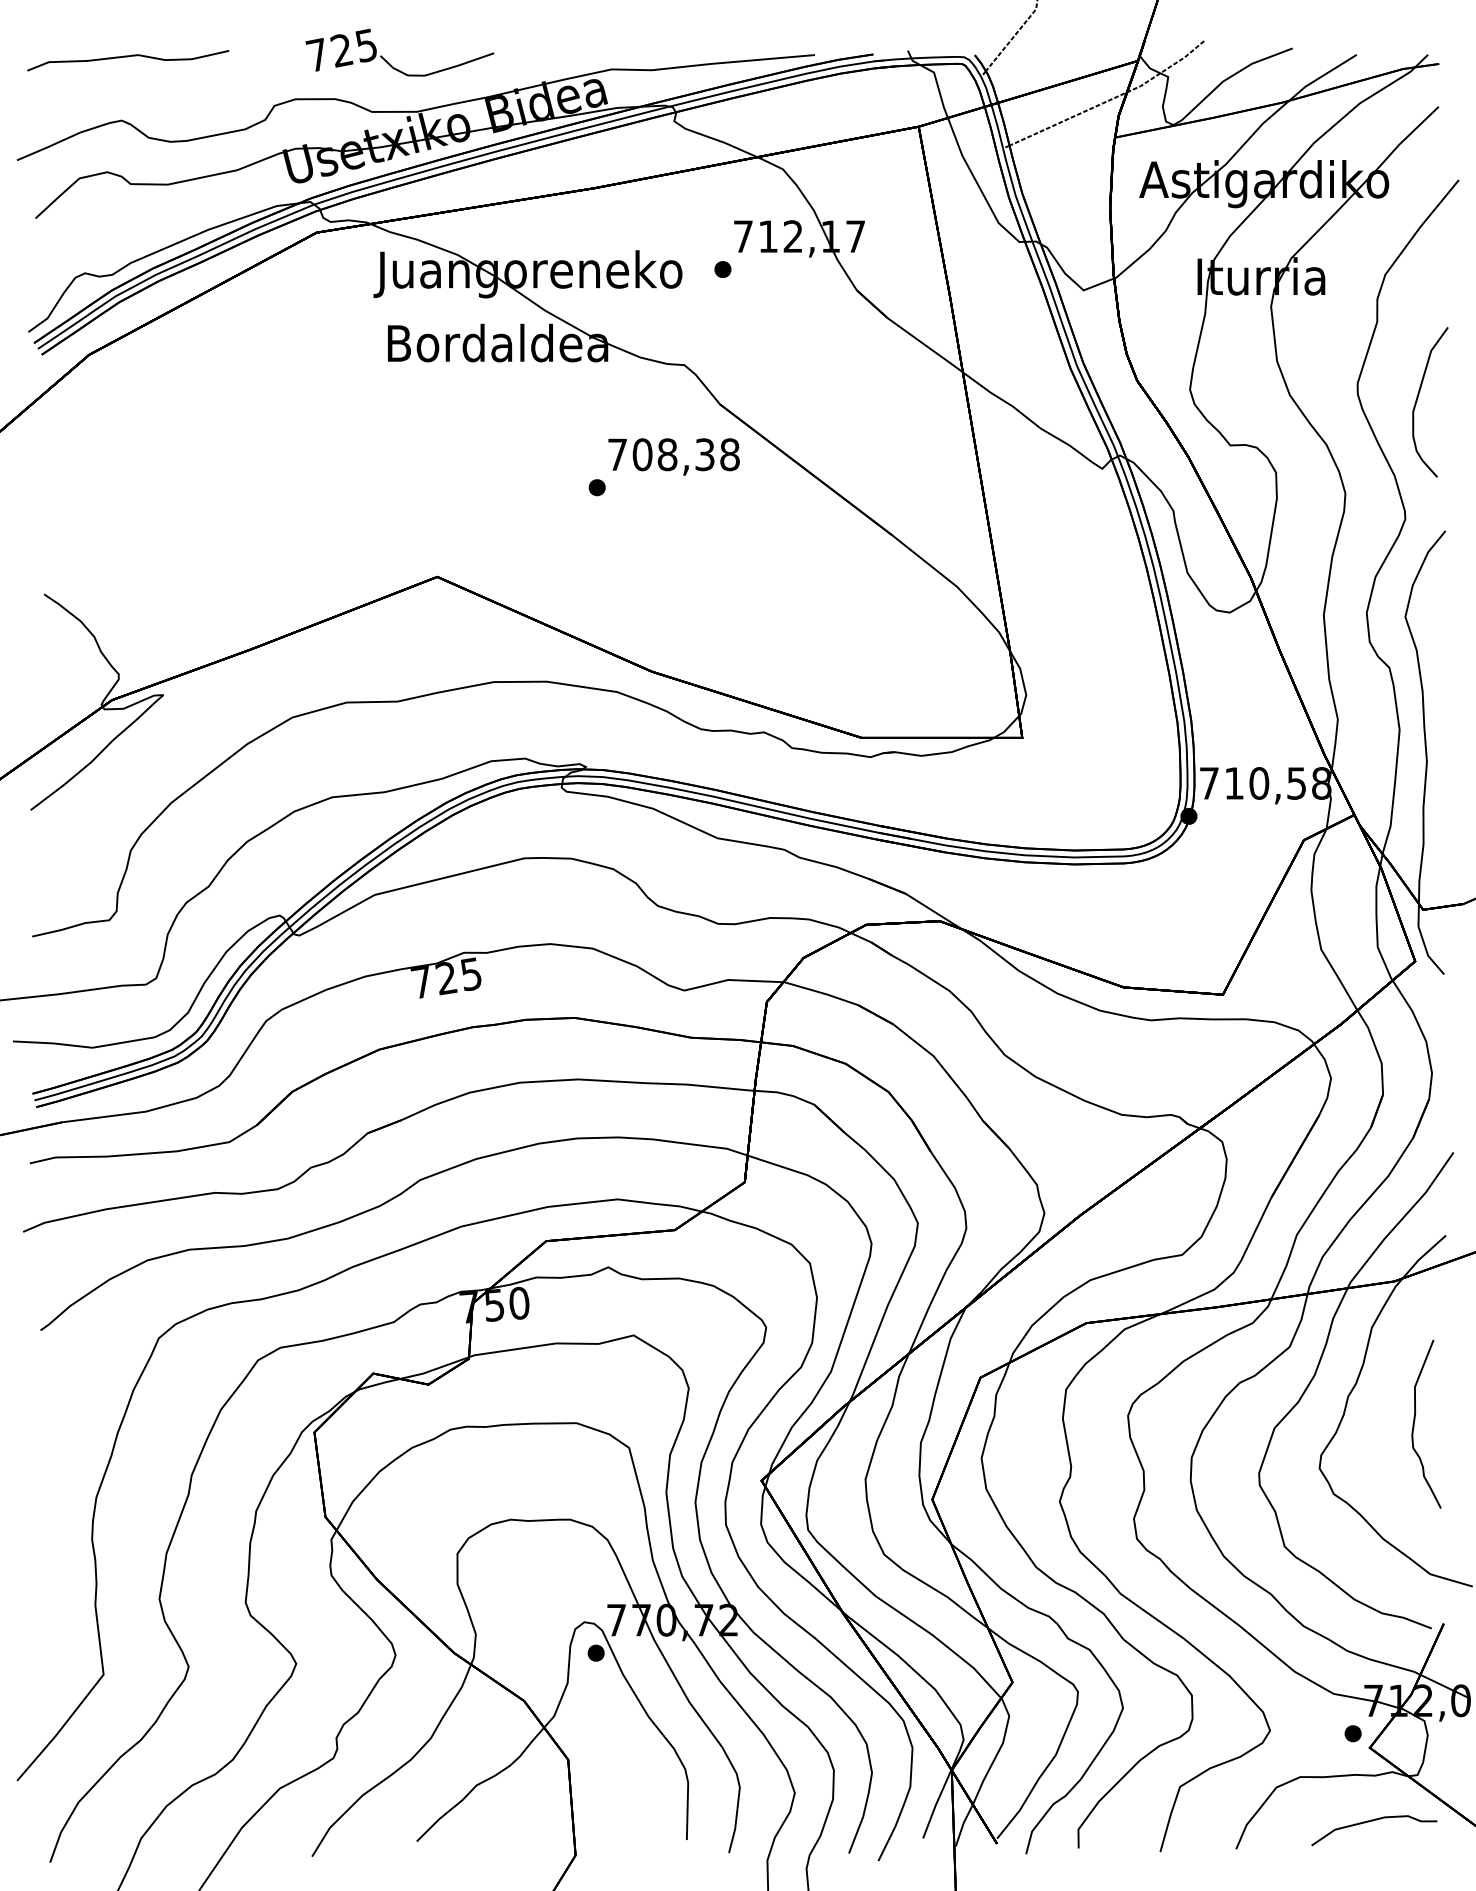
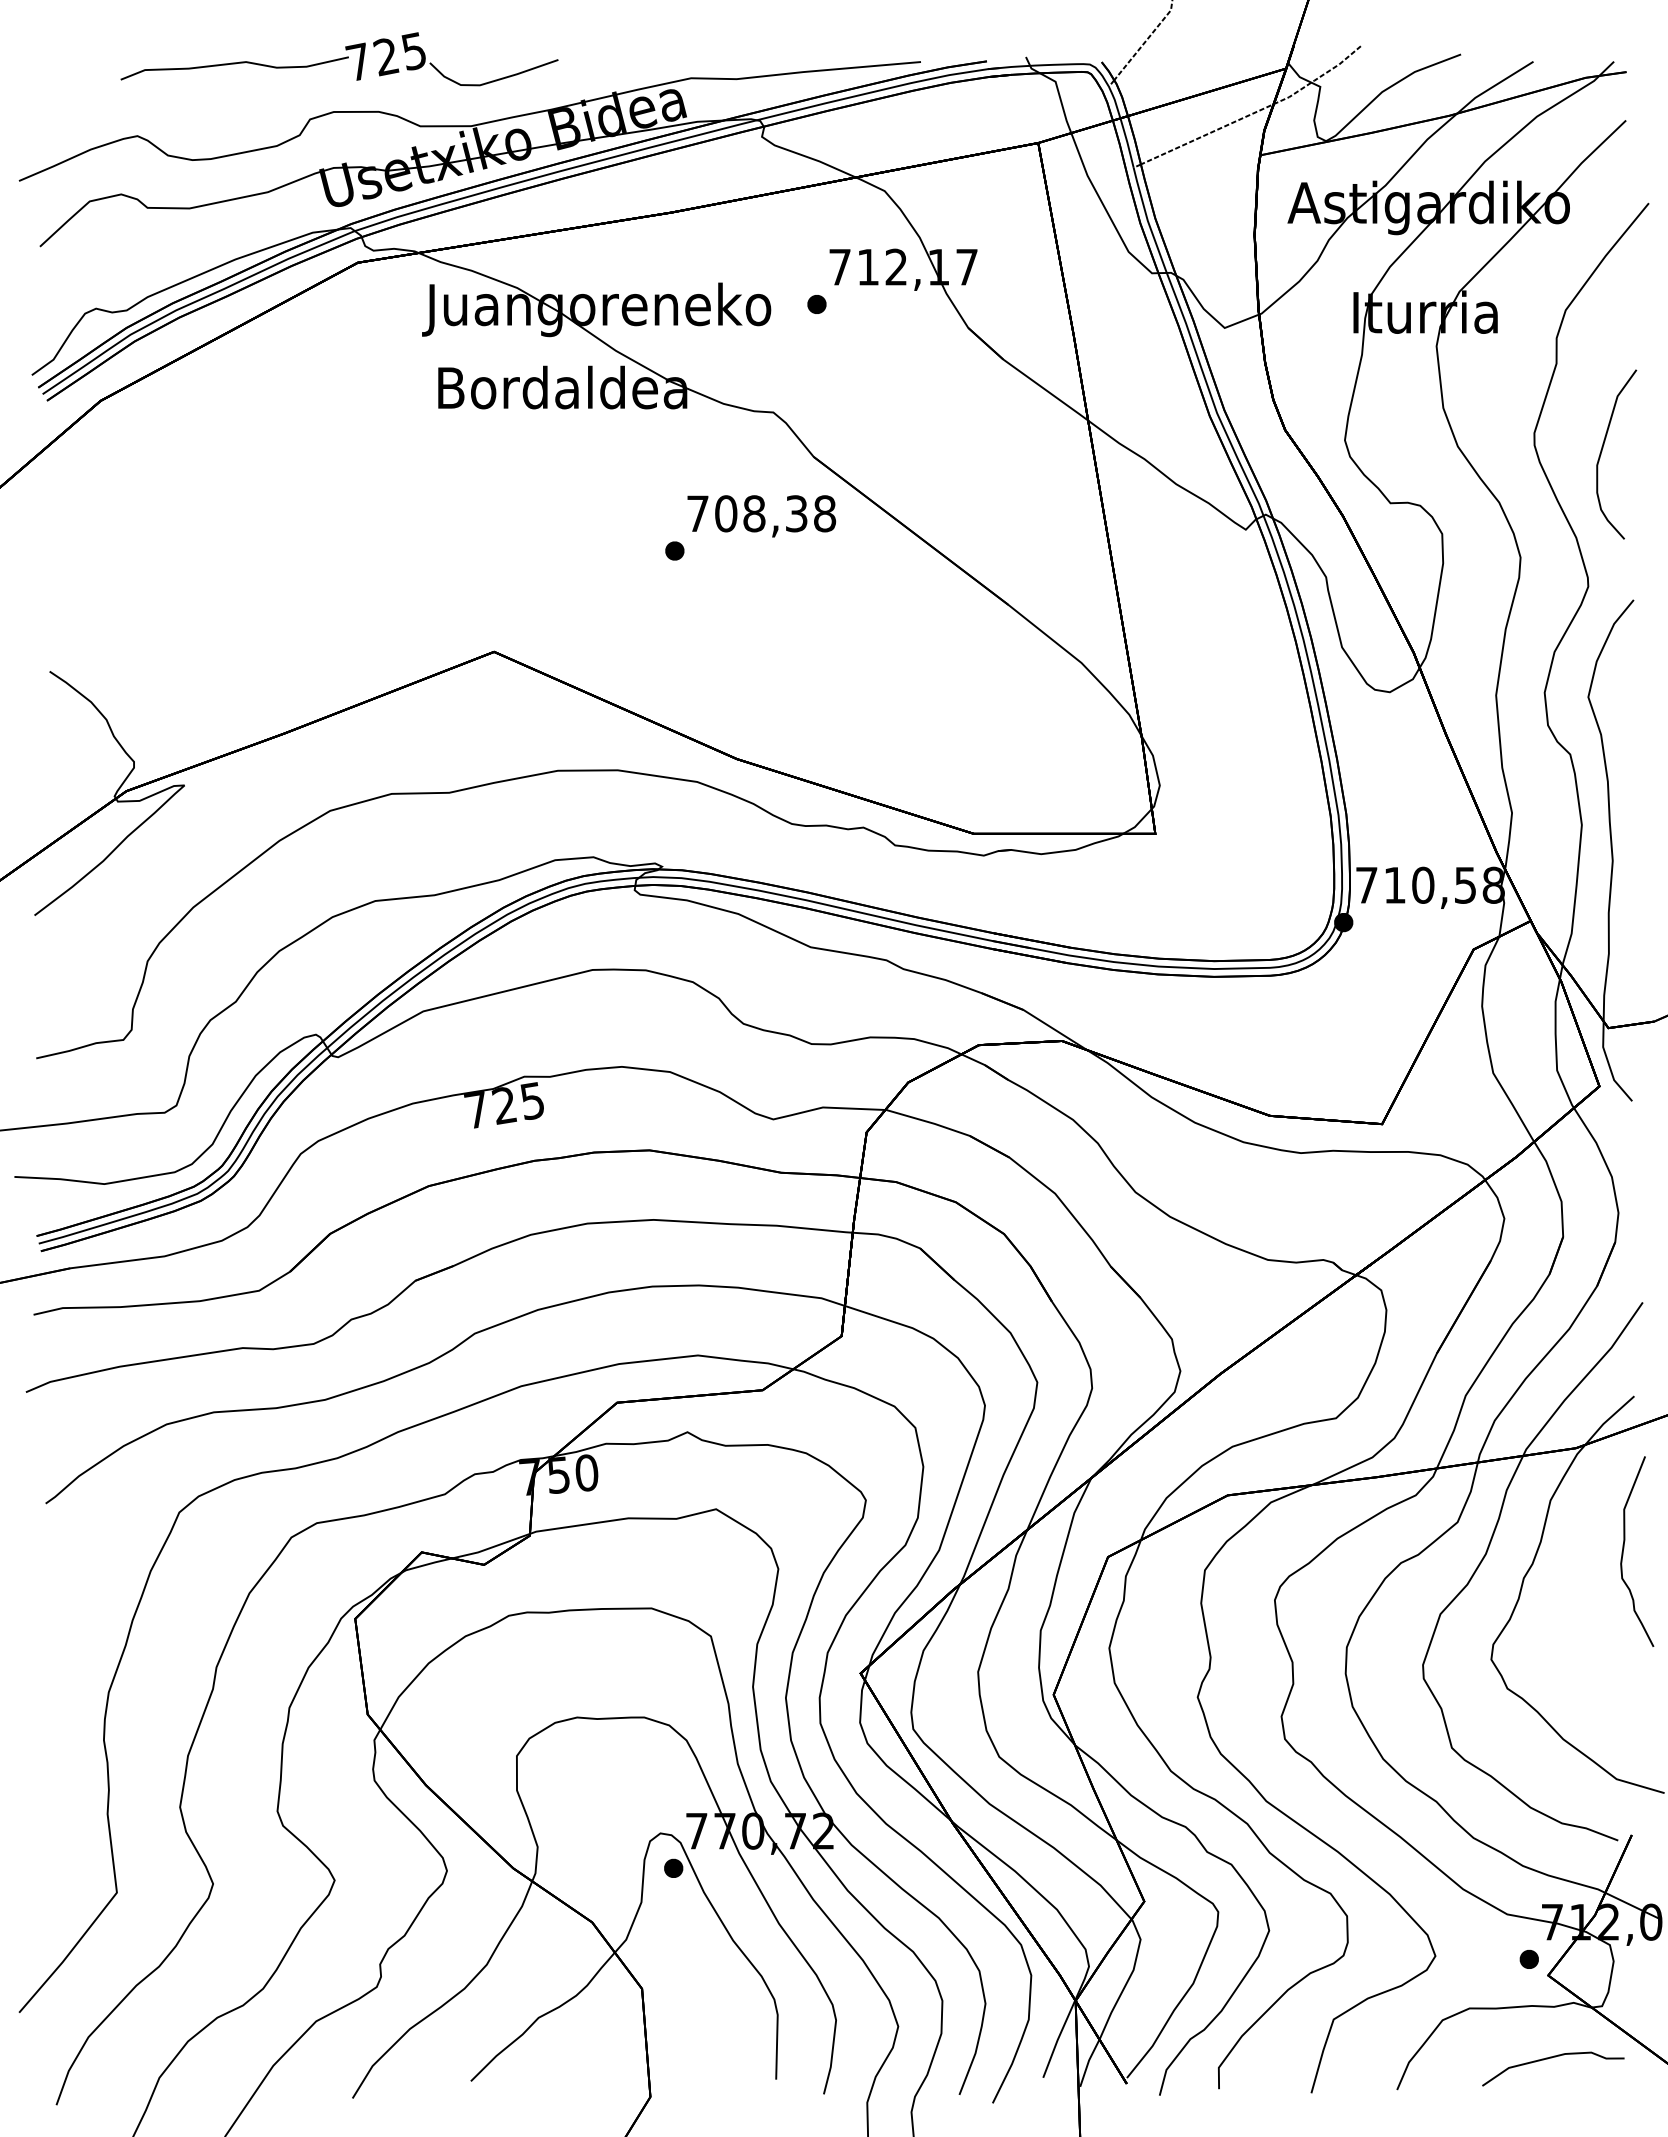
curve: (127, 57) -> (234, 64), moved
part: (1415, 1421) -> (1624, 1548), moved

